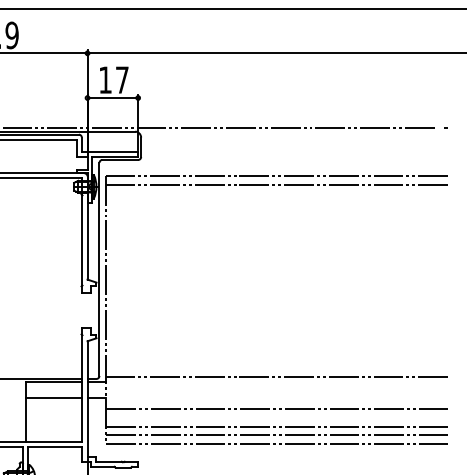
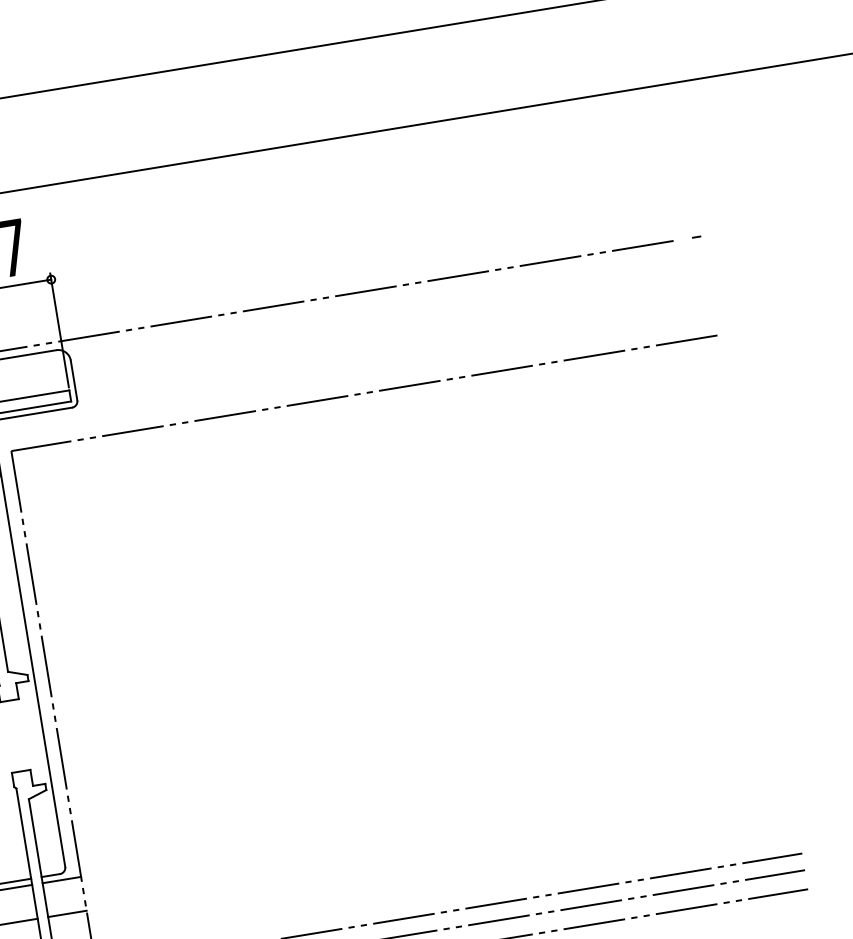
line: (277, 184) -> (368, 411), removed
line: (277, 376) -> (433, 807), removed
line: (277, 408) -> (443, 873), removed

